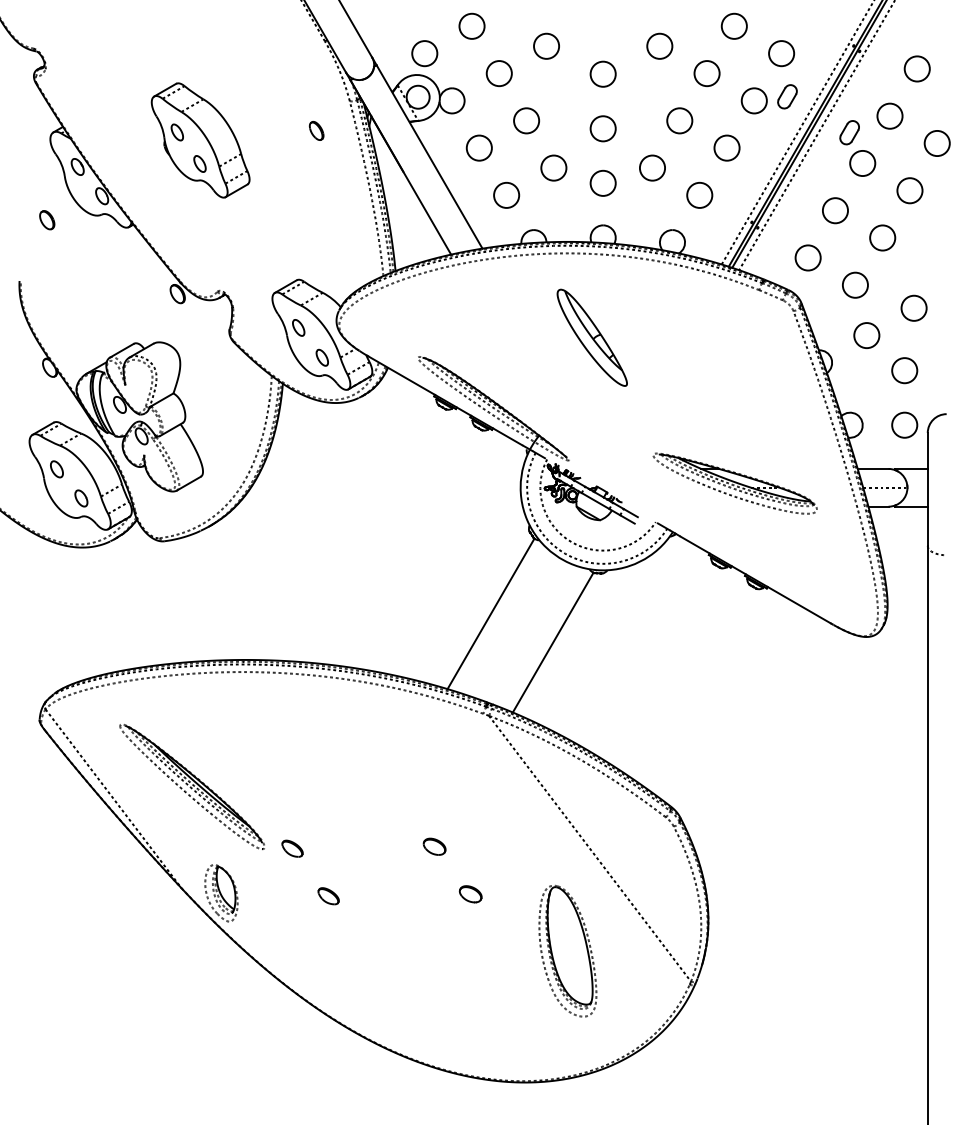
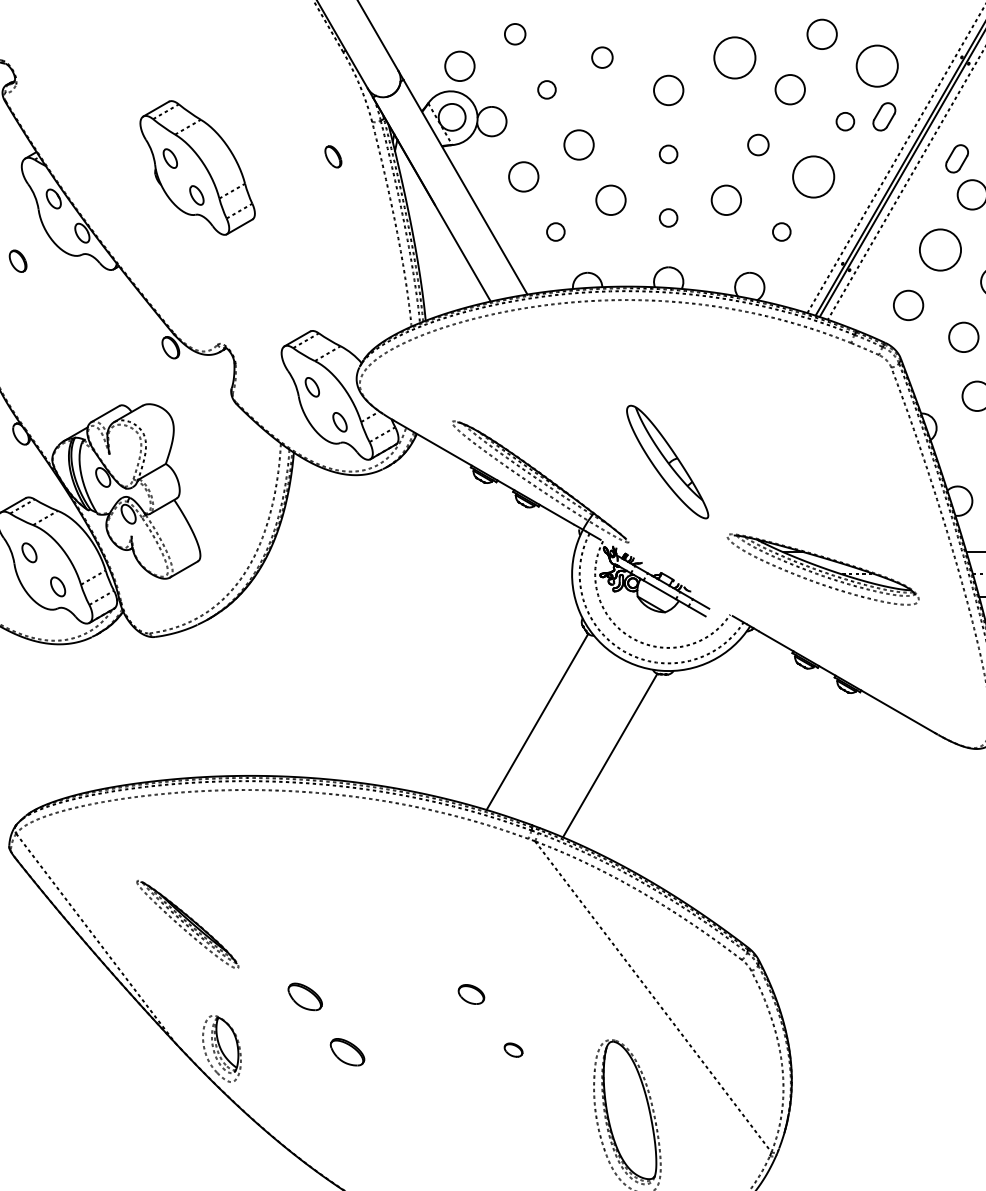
circle: (471, 25) -> (514, 33), size x0.7
circle: (546, 45) -> (602, 56), size x0.7
circle: (659, 45) -> (734, 56), size x1.4
circle: (781, 53) -> (877, 66), size x1.4
circle: (498, 73) -> (546, 89), size x0.6
circle: (753, 100) -> (844, 121), size x0.6
circle: (679, 120) -> (757, 144), size x0.7
circle: (602, 128) -> (667, 153), size x0.6
circle: (726, 147) -> (812, 176), size x1.4
circle: (602, 182) -> (667, 217), size x0.6
circle: (506, 194) -> (555, 231), size x0.6
circle: (699, 194) -> (781, 231), size x0.6
circle: (835, 210) -> (940, 249), size x1.4
part: (591, 337) -> (666, 461), moved
part: (191, 787) -> (186, 925), size x0.6
part: (292, 848) -> (305, 996), size x1.4
part: (470, 894) -> (513, 1050), size x0.7
part: (328, 896) -> (347, 1052), size x1.4

